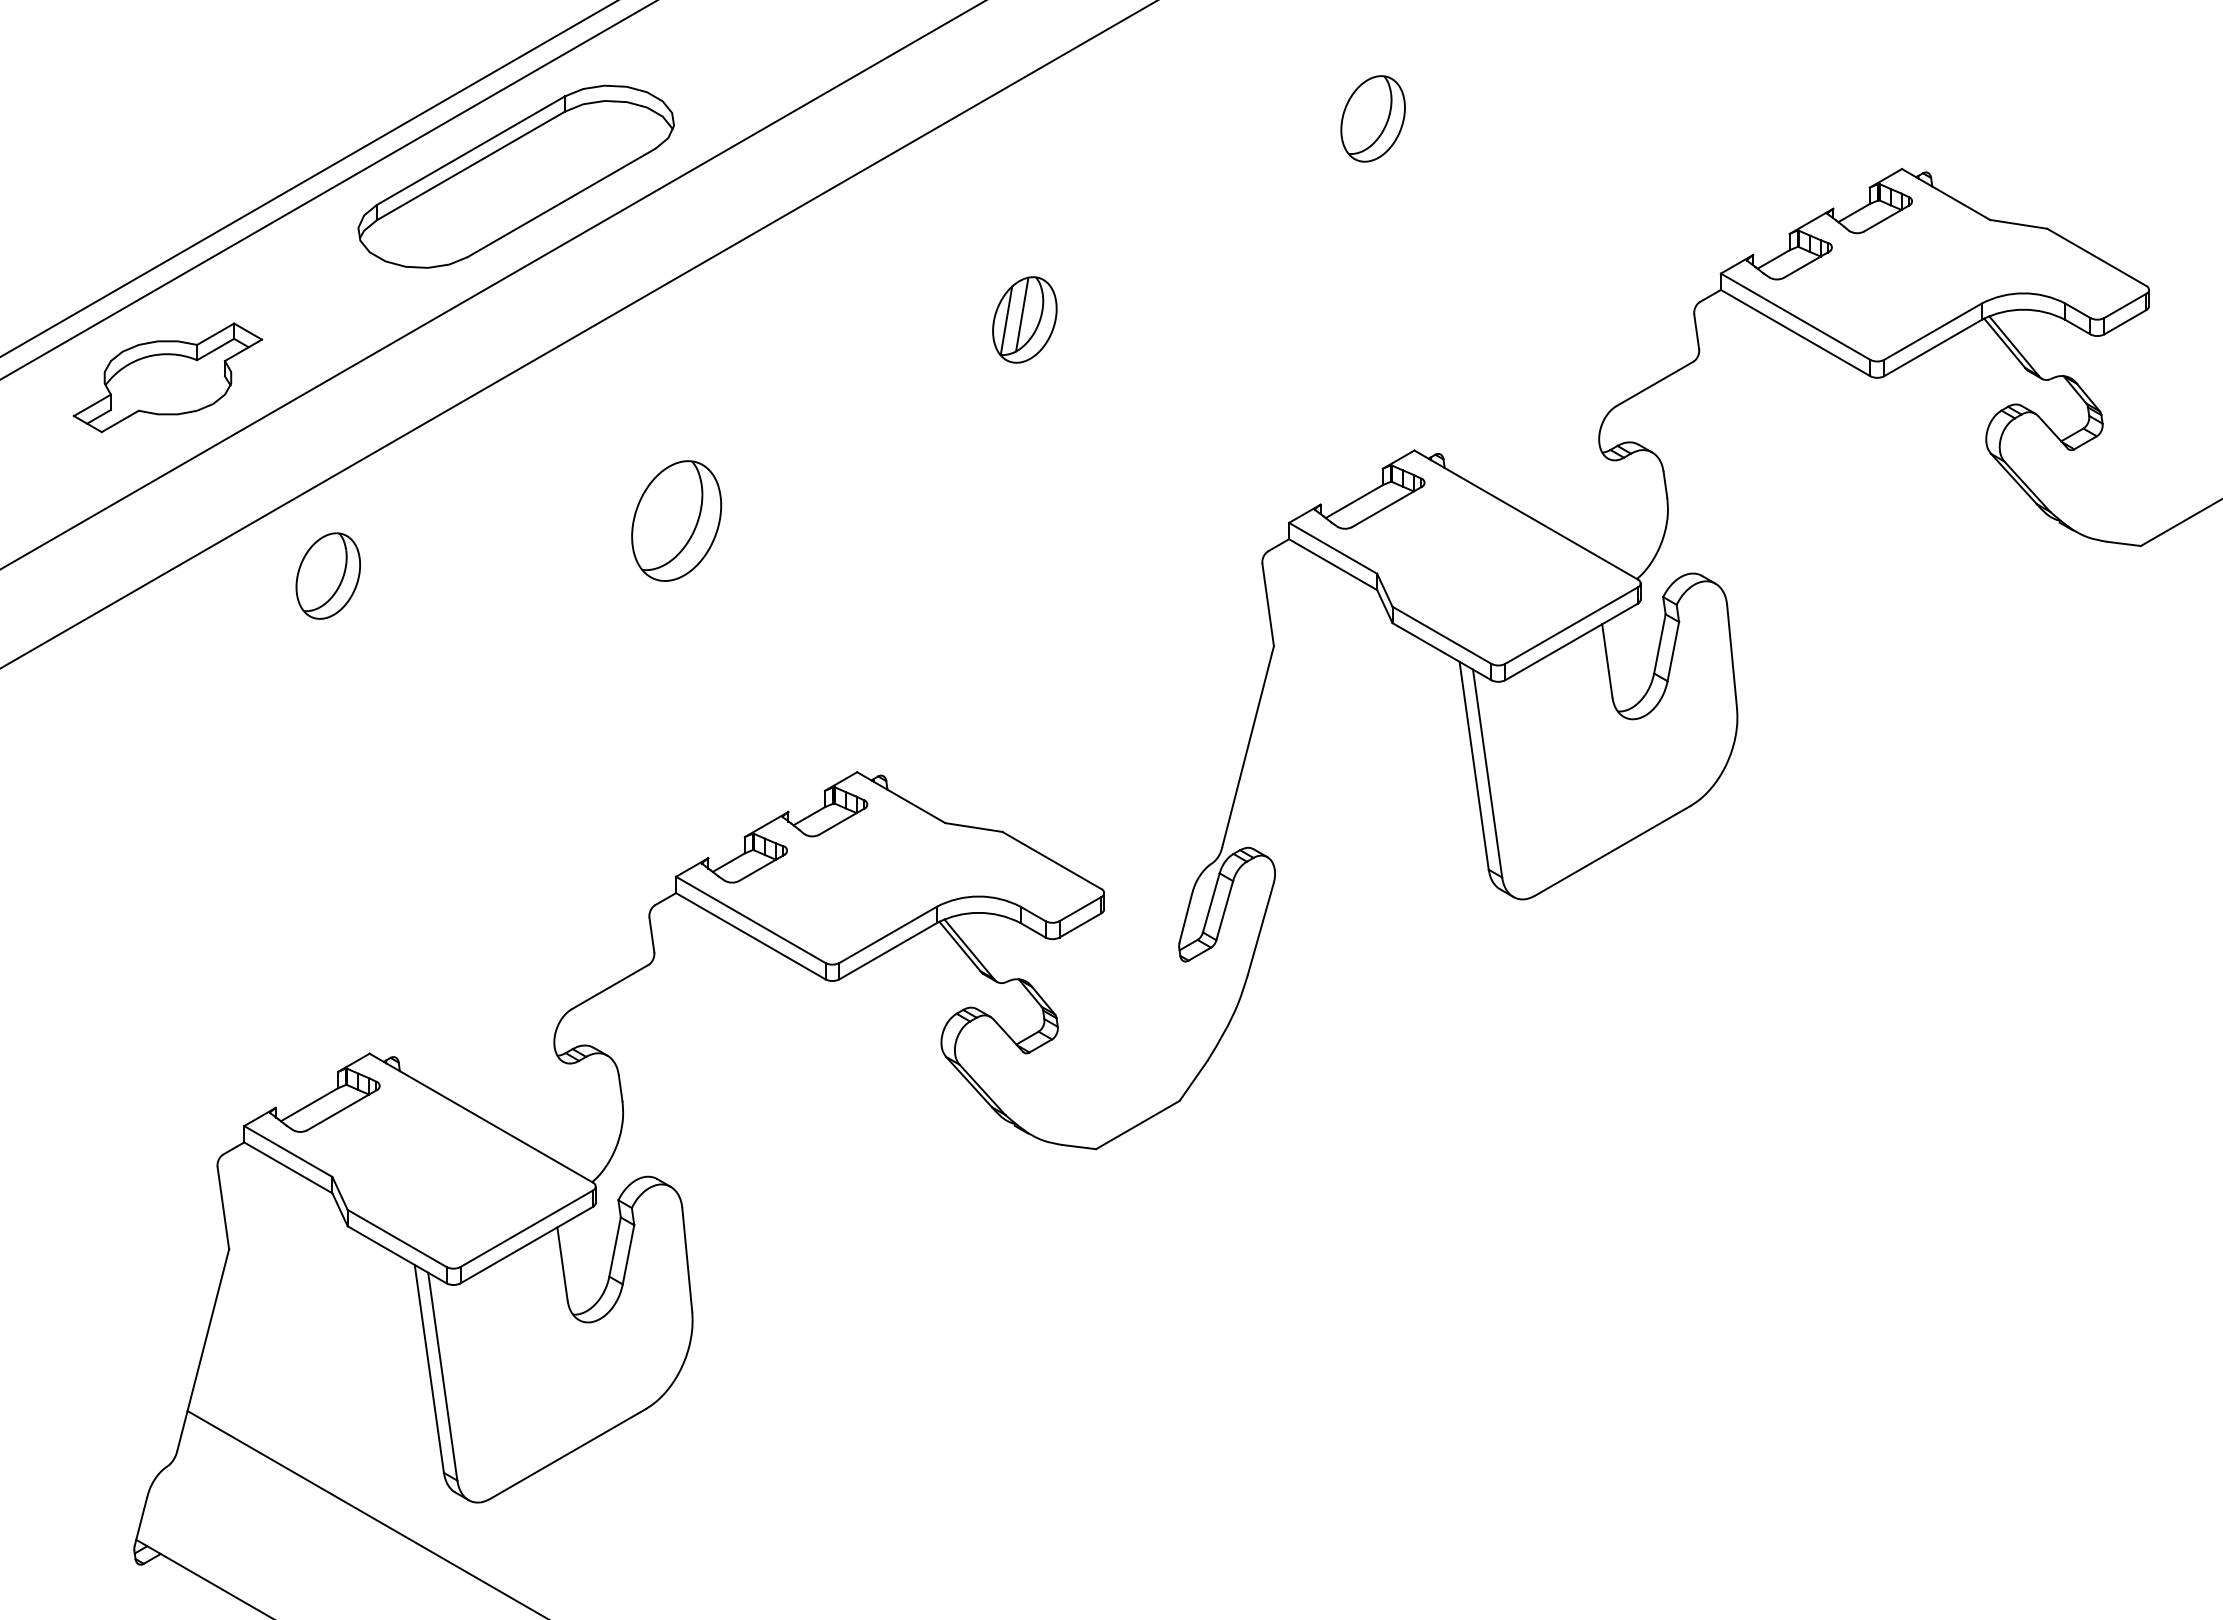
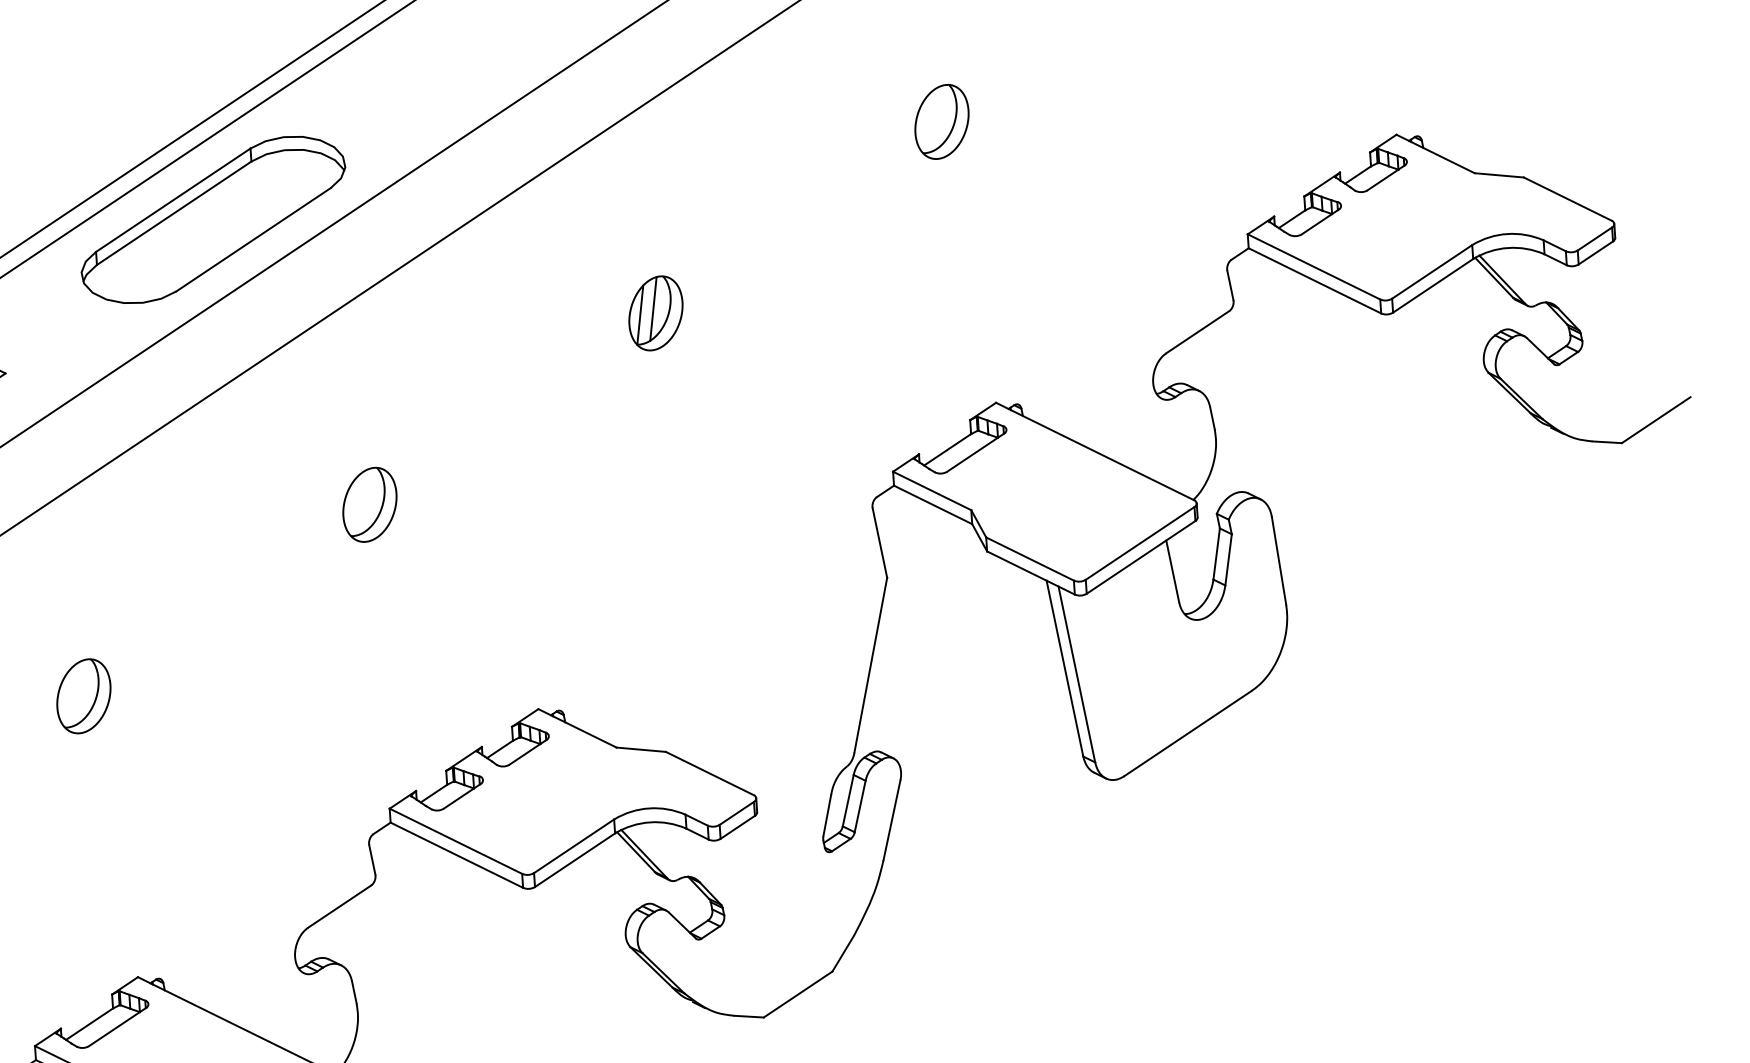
part: (676, 520) -> (369, 504), size x0.71
part: (327, 575) -> (83, 695), moved

